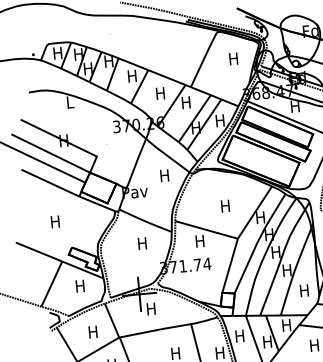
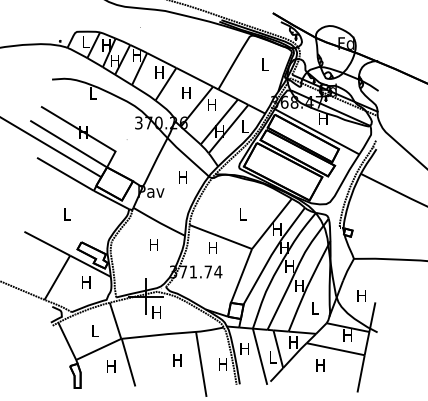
text: (57, 52) -> (85, 41), H -> L
text: (233, 58) -> (264, 64), H -> L
text: (219, 120) -> (244, 126), H -> L
text: (225, 206) -> (242, 214), H -> L
text: (55, 221) -> (66, 214), H -> L
text: (304, 290) -> (315, 308), H -> L
text: (92, 331) -> (94, 330), H -> L
text: (267, 342) -> (272, 357), H -> L

